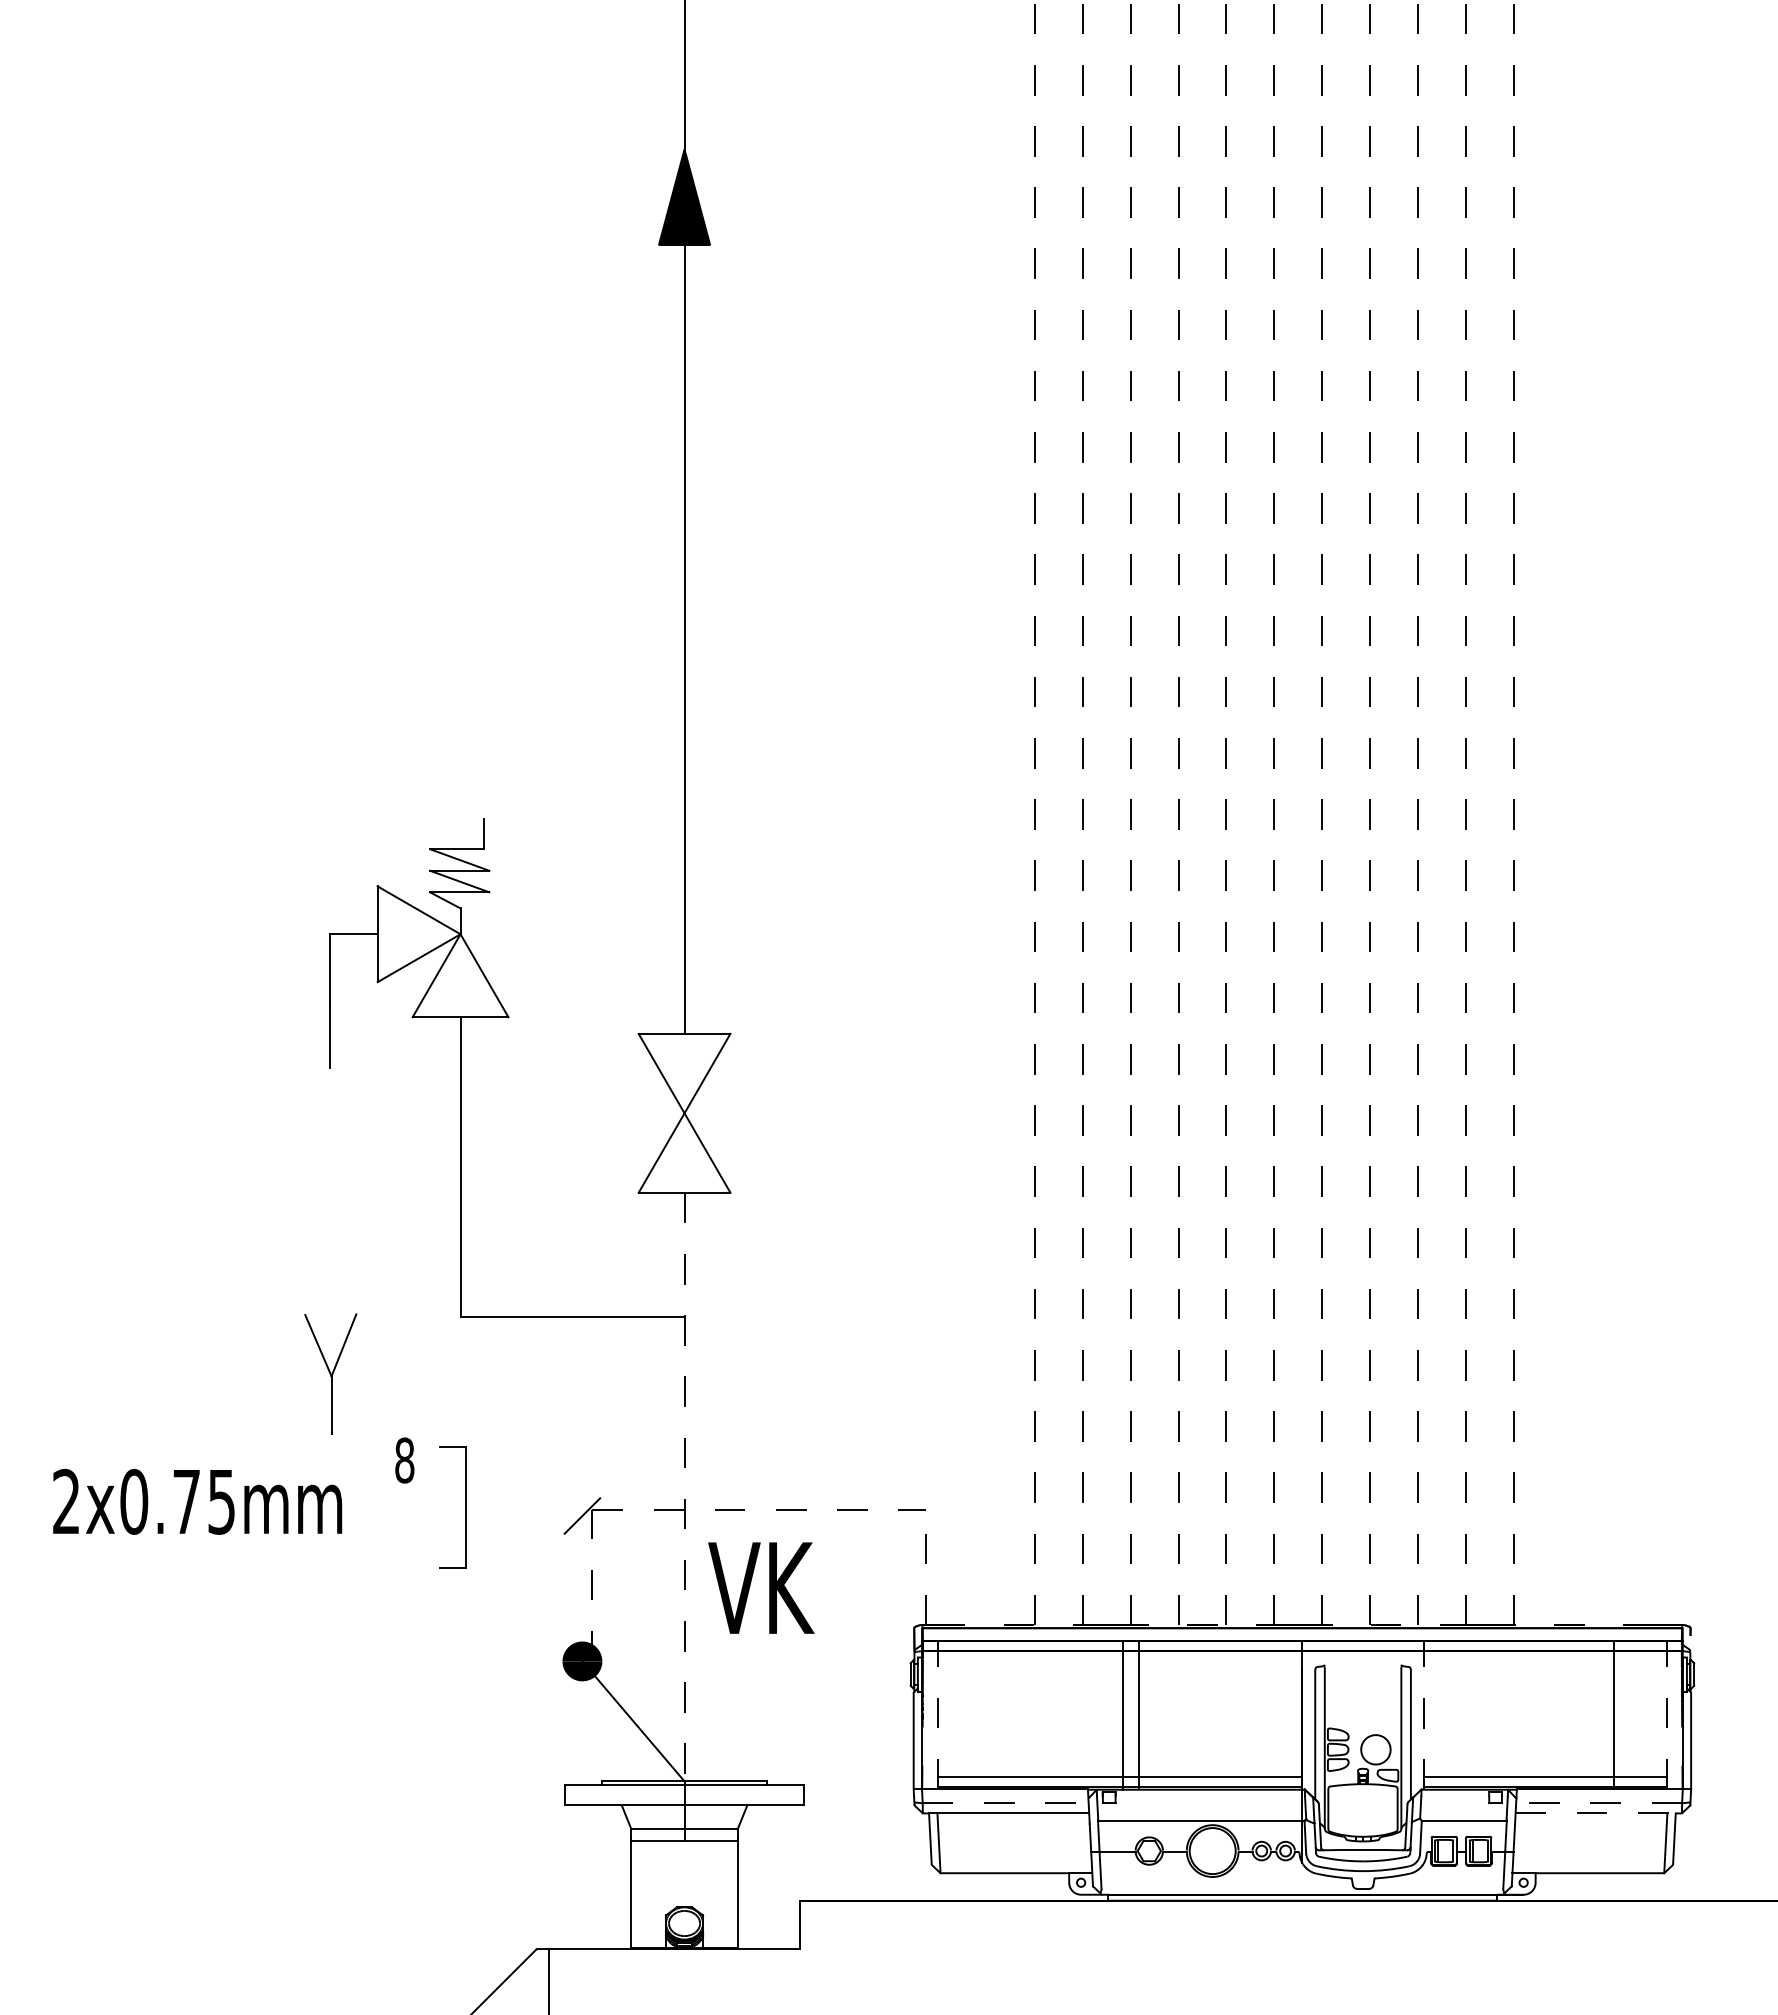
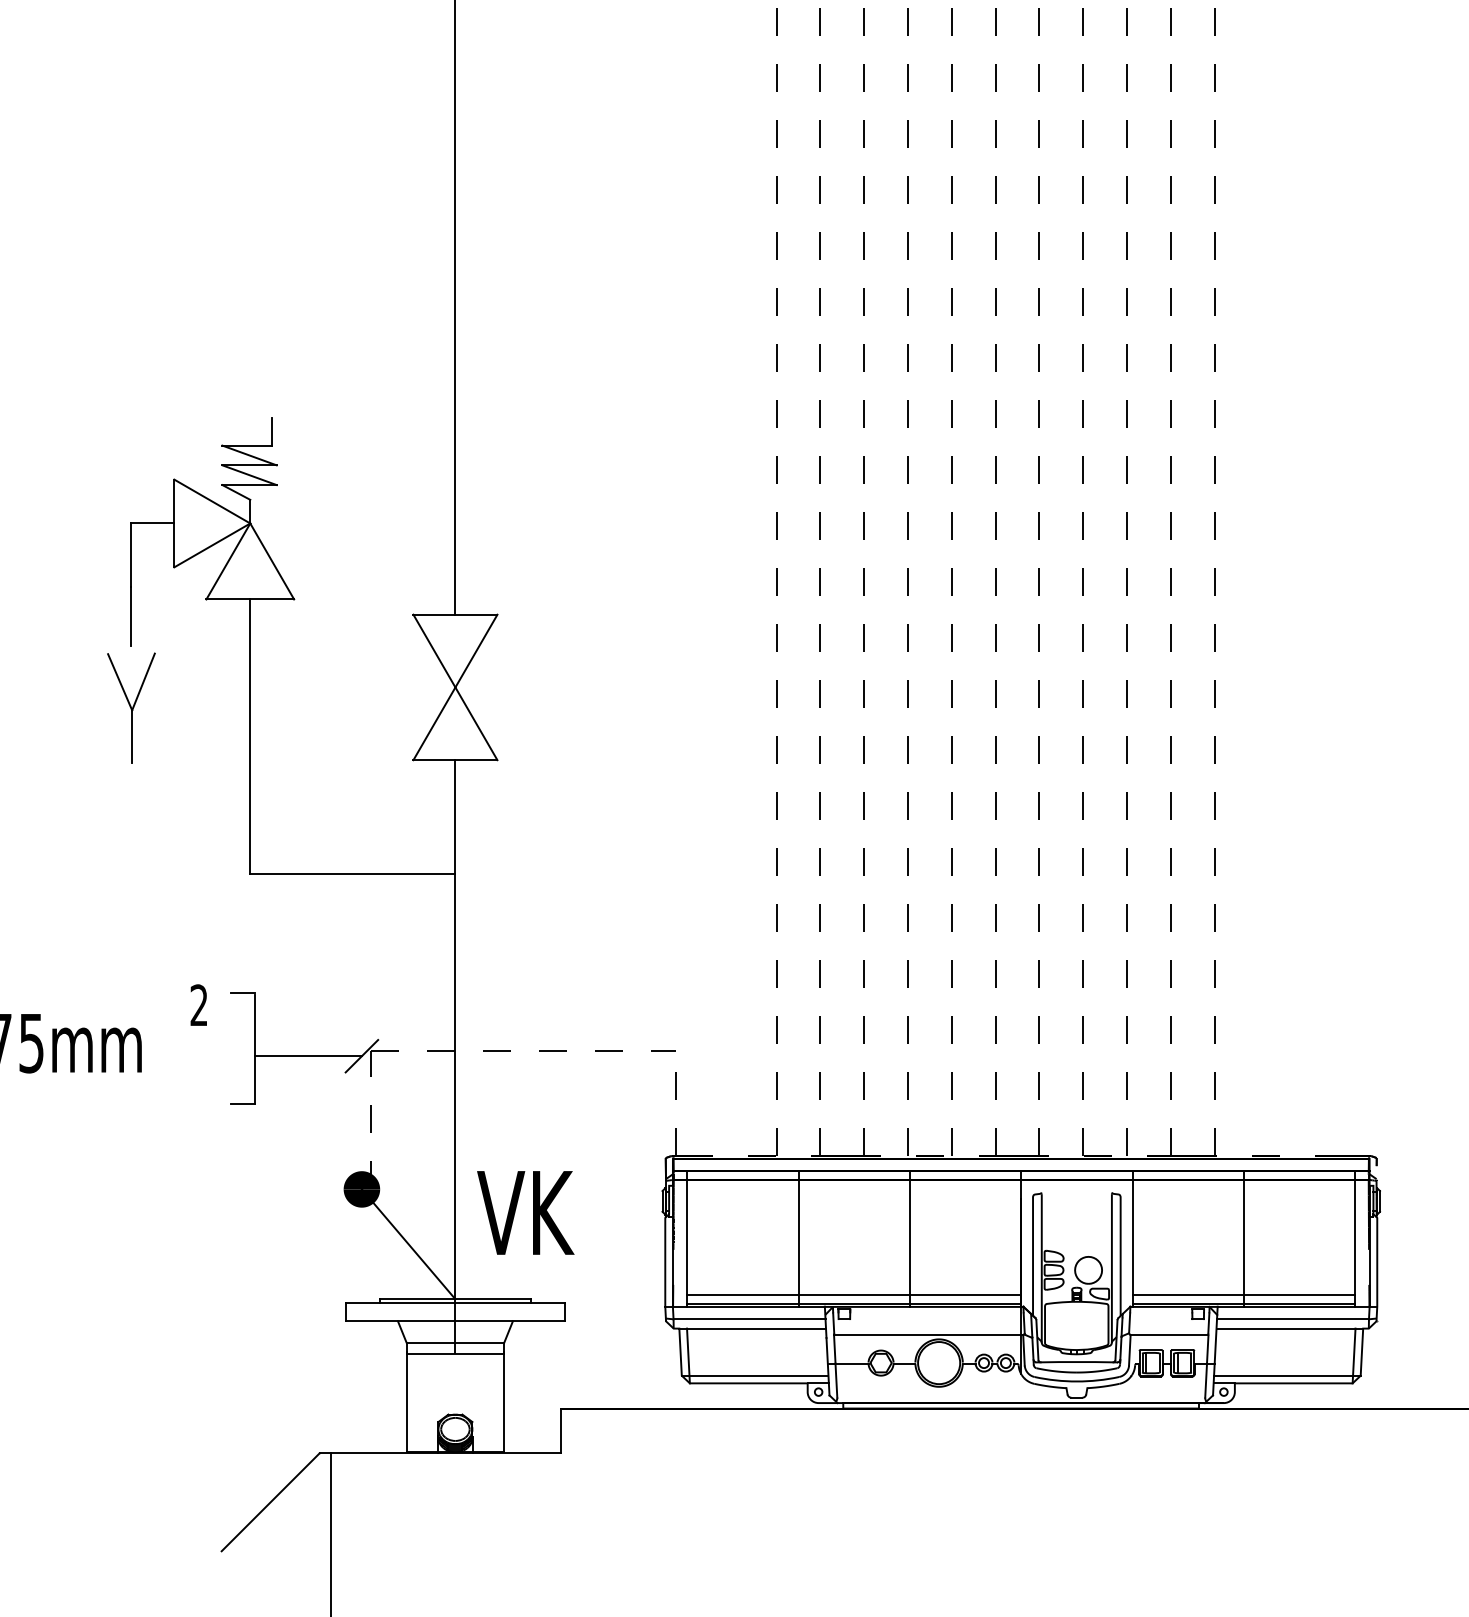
part: (330, 1373) -> (131, 707), moved
text: (404, 1460) -> (198, 1005), 8 -> 2
line: (684, 1487) -> (455, 1030), dashed -> solid
line: (524, 1515) -> (308, 1055), added
text: (761, 1587) -> (525, 1212), moved
line: (937, 1714) -> (687, 1238), dashed -> solid
line: (1666, 1714) -> (1354, 1238), dashed -> solid
line: (1122, 1715) -> (909, 1238), moved
line: (1139, 1715) -> (798, 1238), moved
line: (1423, 1715) -> (1132, 1238), dashed -> solid
line: (1614, 1715) -> (1243, 1238), moved
line: (1005, 1803) -> (749, 1319), dashed -> solid
line: (1599, 1803) -> (1293, 1319), dashed -> solid
line: (1596, 1813) -> (1290, 1328), dashed -> solid
line: (1011, 1864) -> (754, 1375), added
line: (1592, 1864) -> (1286, 1375), added

